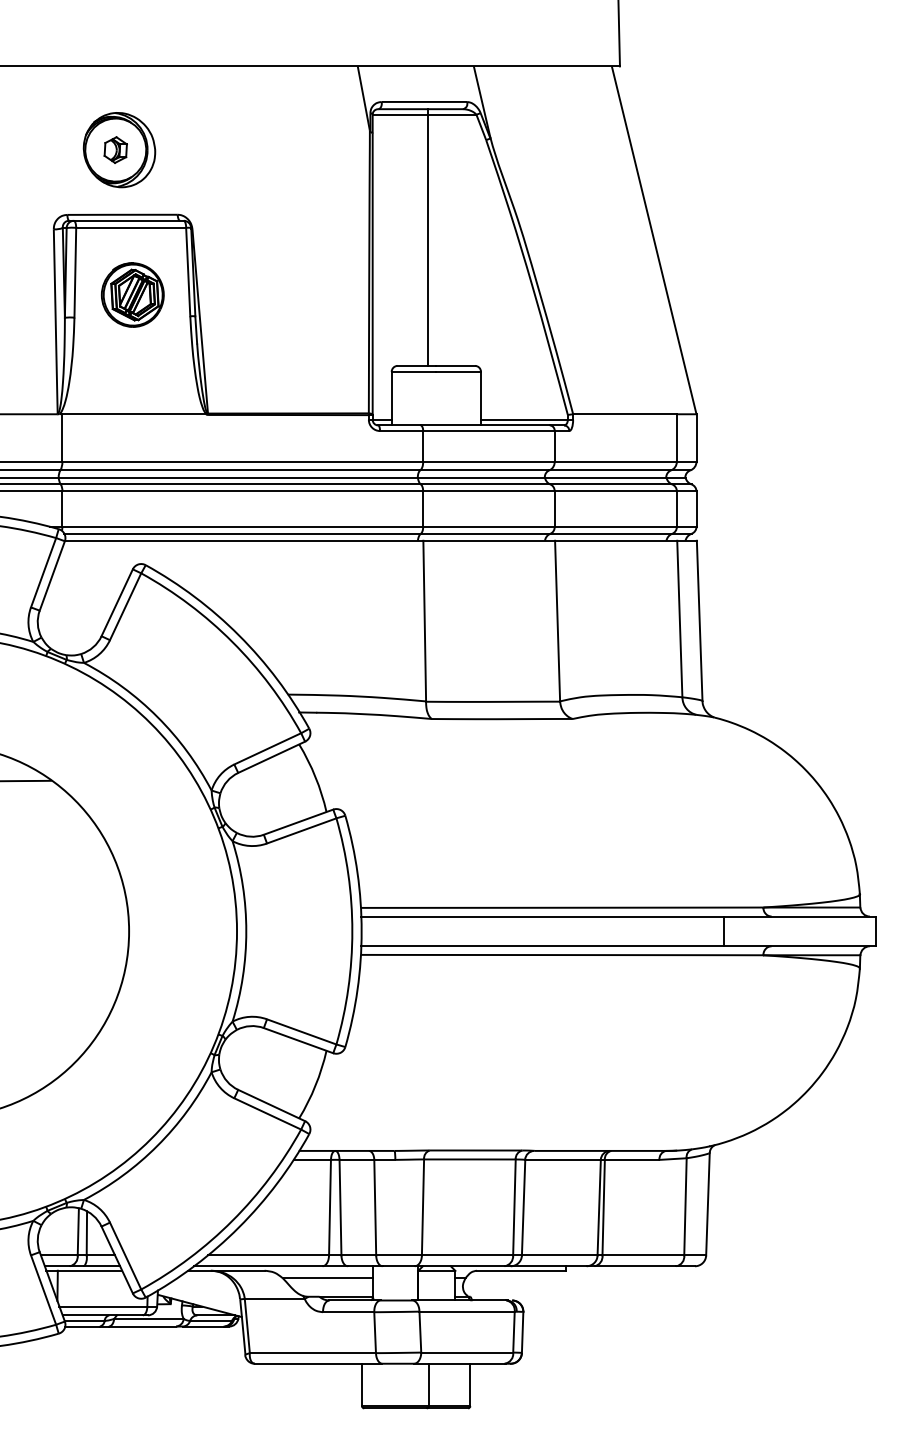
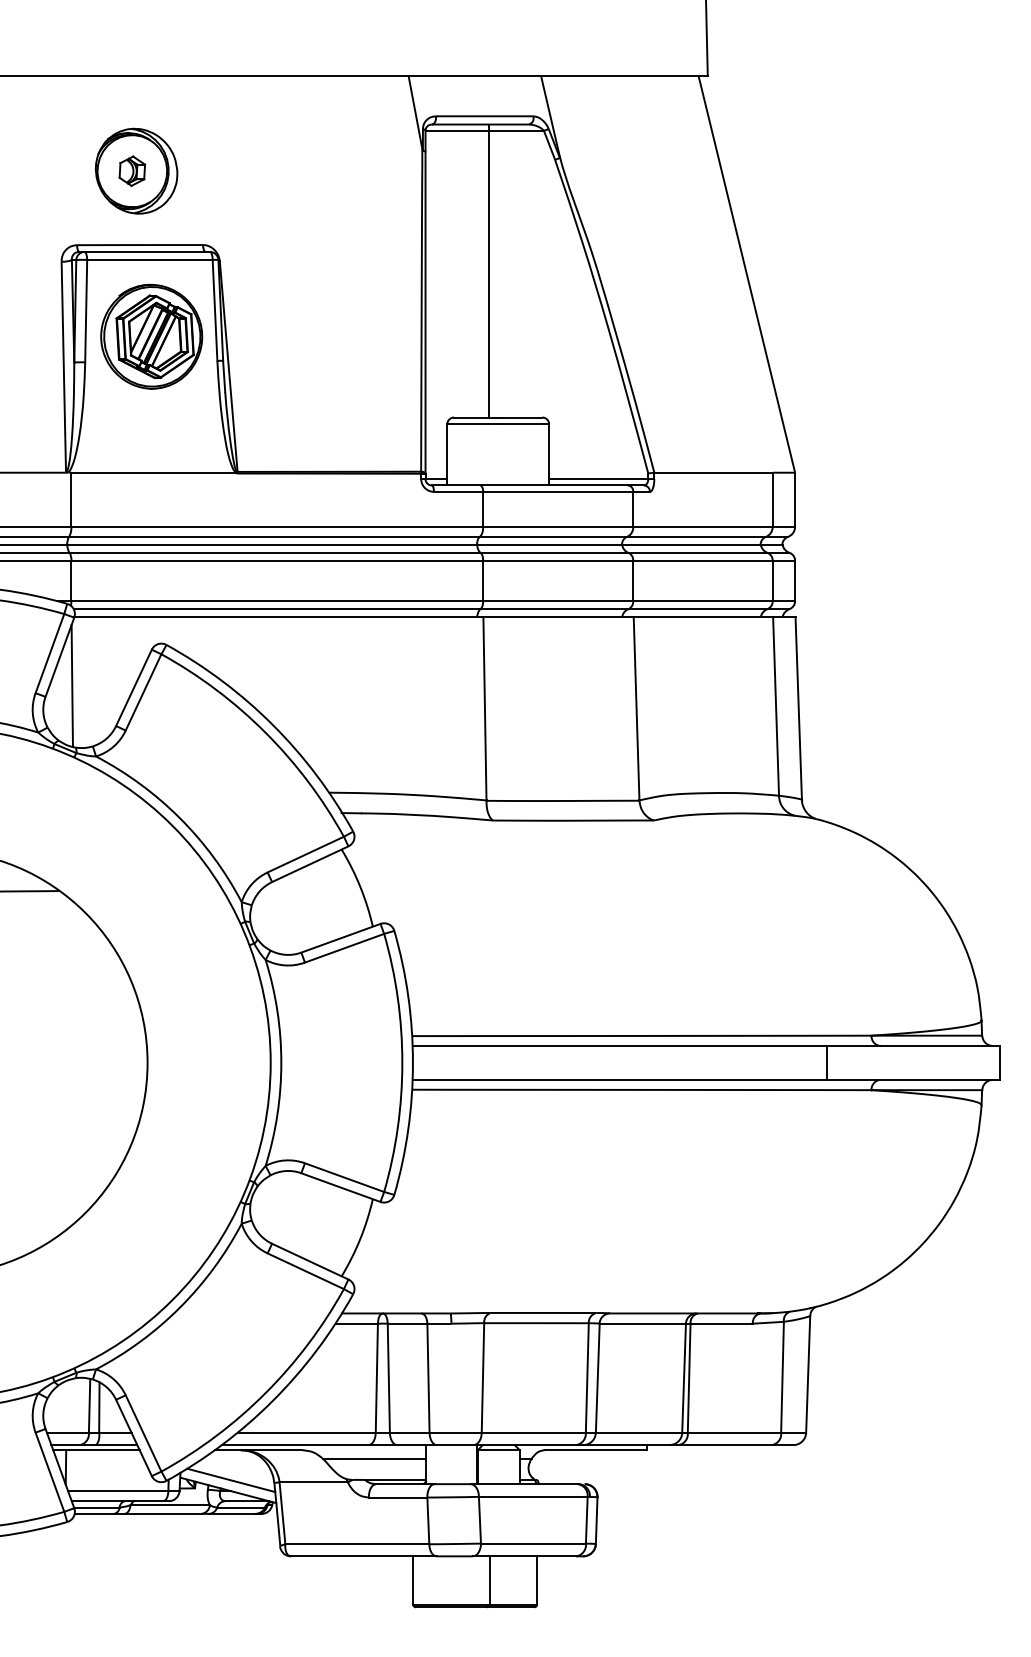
part: (132, 294) -> (151, 336), size x1.43
line: (62, 600) -> (71, 685), added
line: (202, 1297) -> (231, 1480), added

